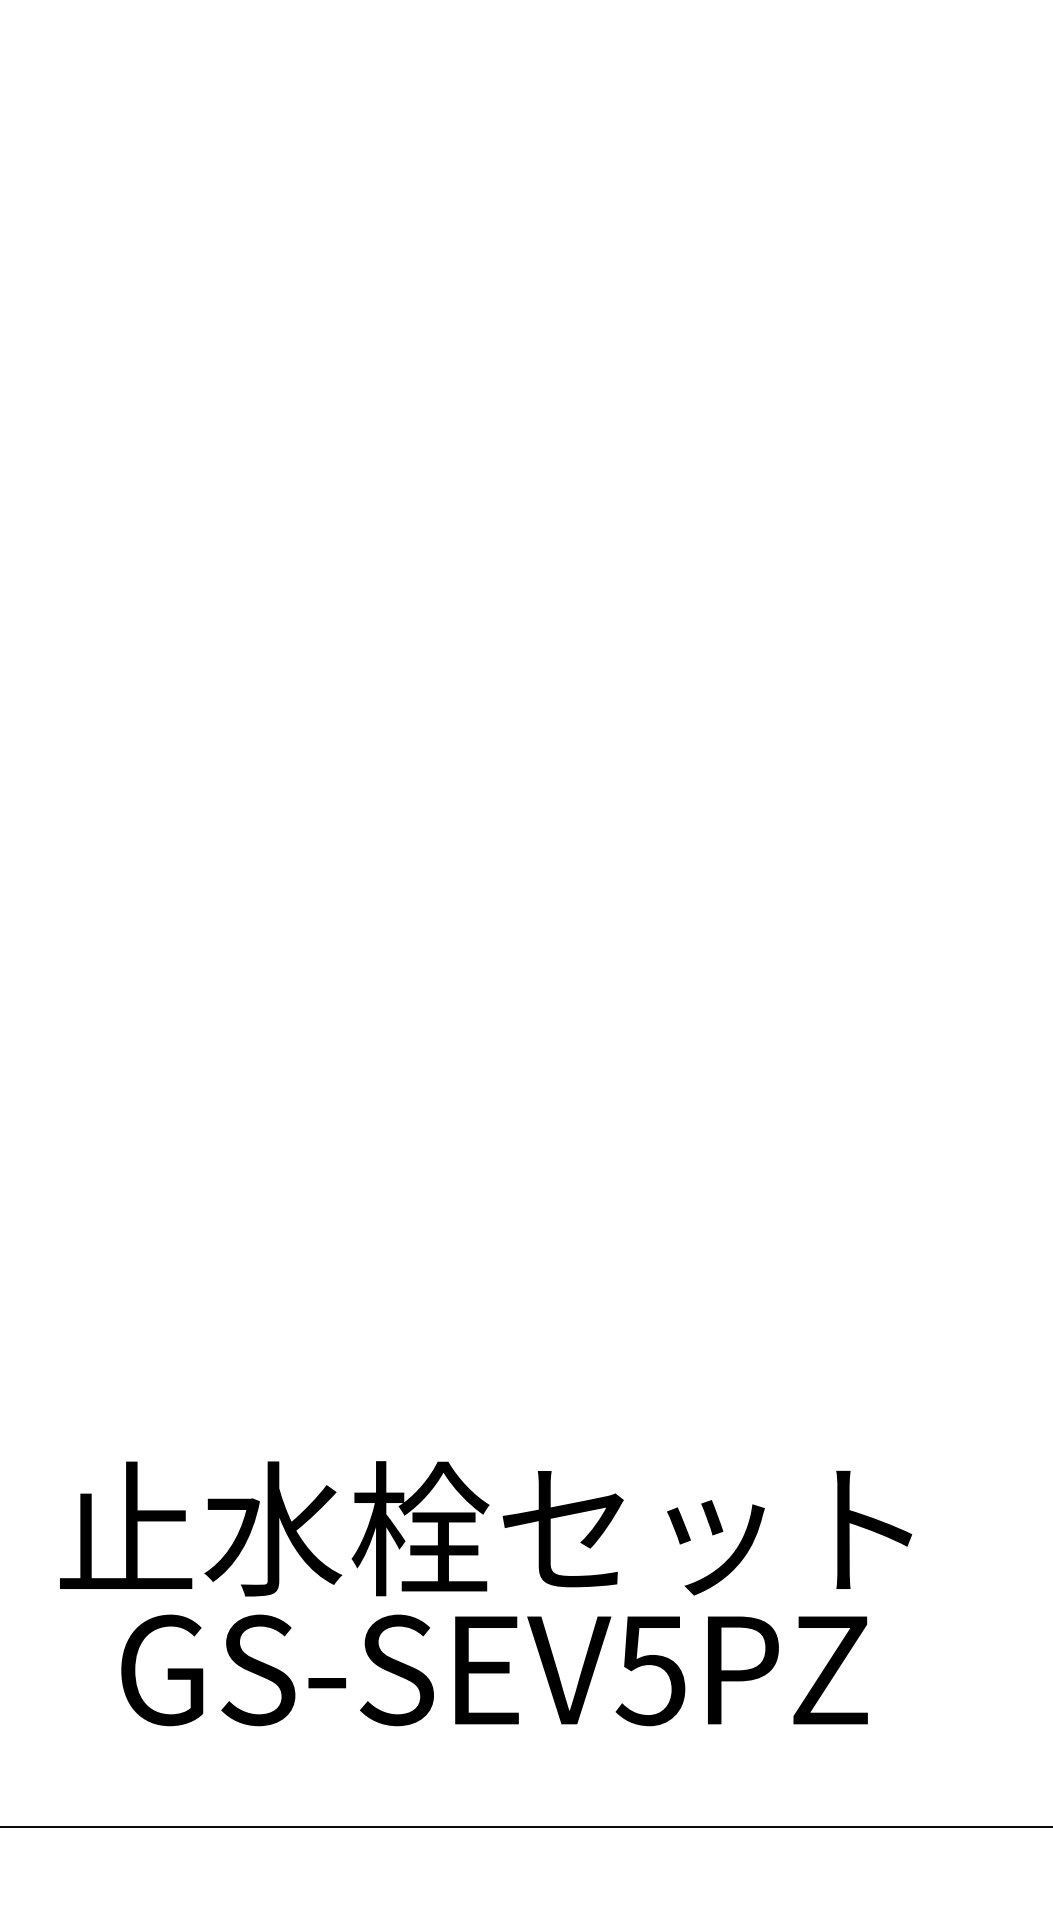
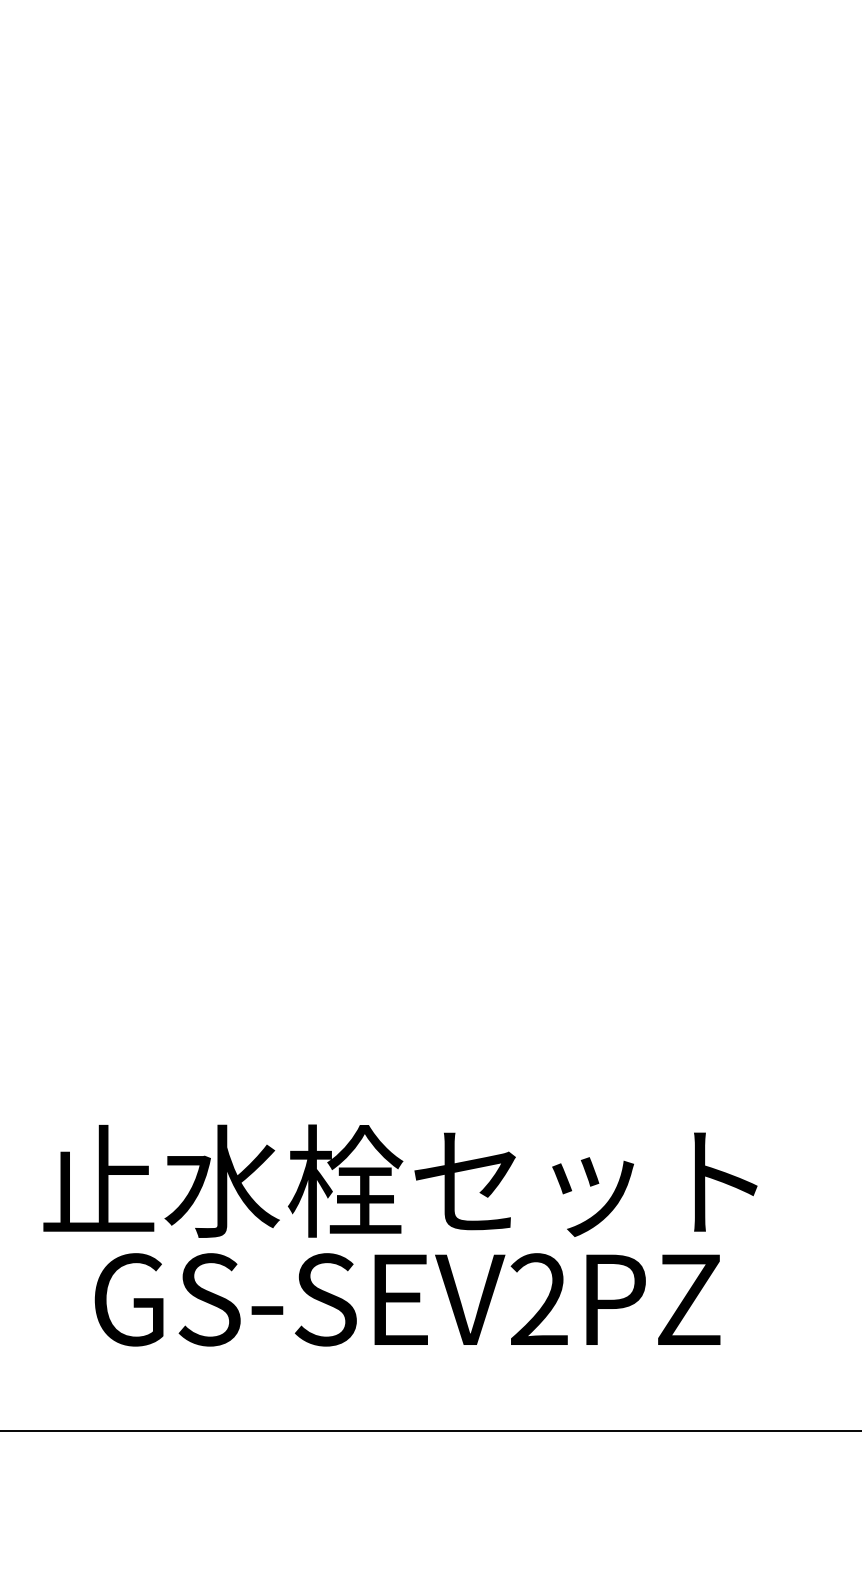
text: (650, 1670) -> (538, 1299), GS-SEV5PZ -> GS-SEV2PZ

